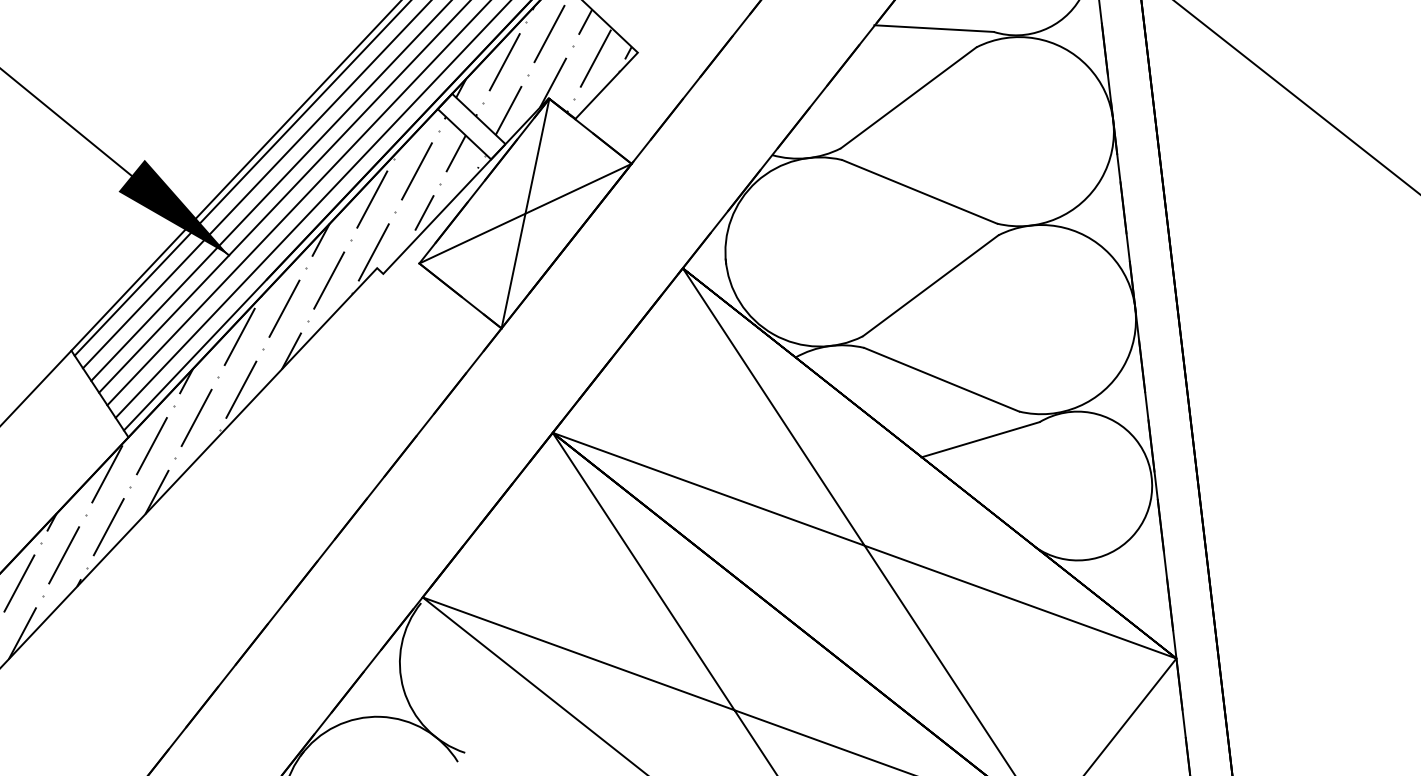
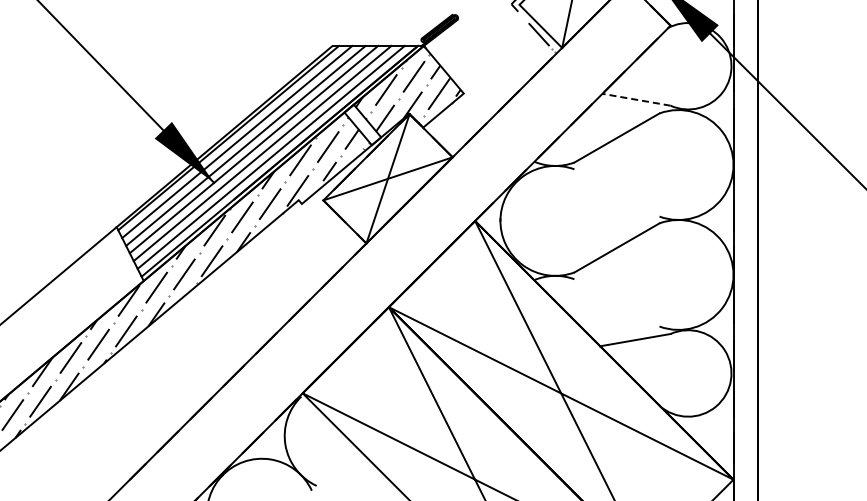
line: (934, 28) -> (636, 99), solid -> dashed
line: (918, 191) -> (616, 192), removed
line: (940, 379) -> (616, 302), removed

